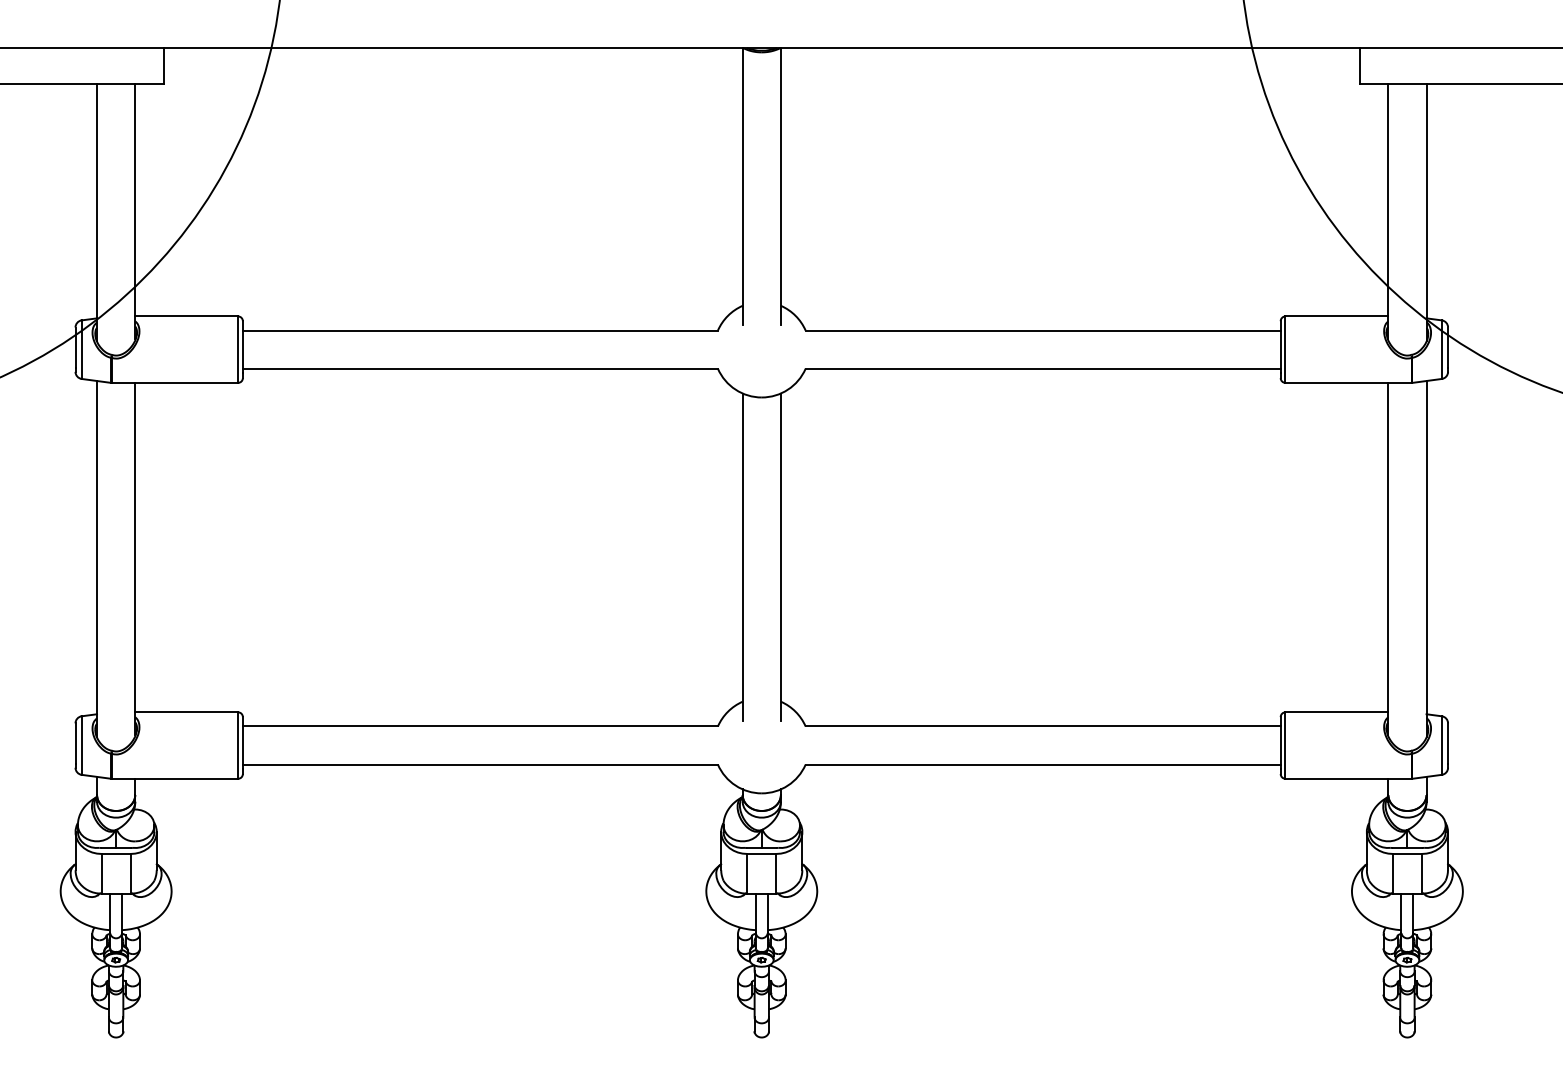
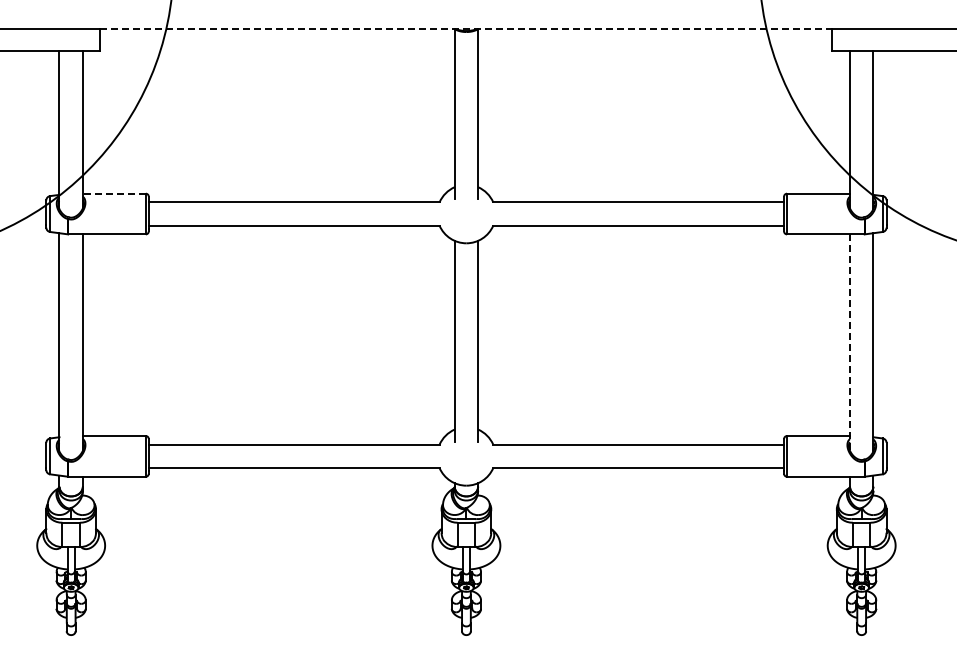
line: (761, 48) -> (466, 29), solid -> dashed
line: (185, 316) -> (113, 193), solid -> dashed
line: (1387, 559) -> (849, 342), solid -> dashed

